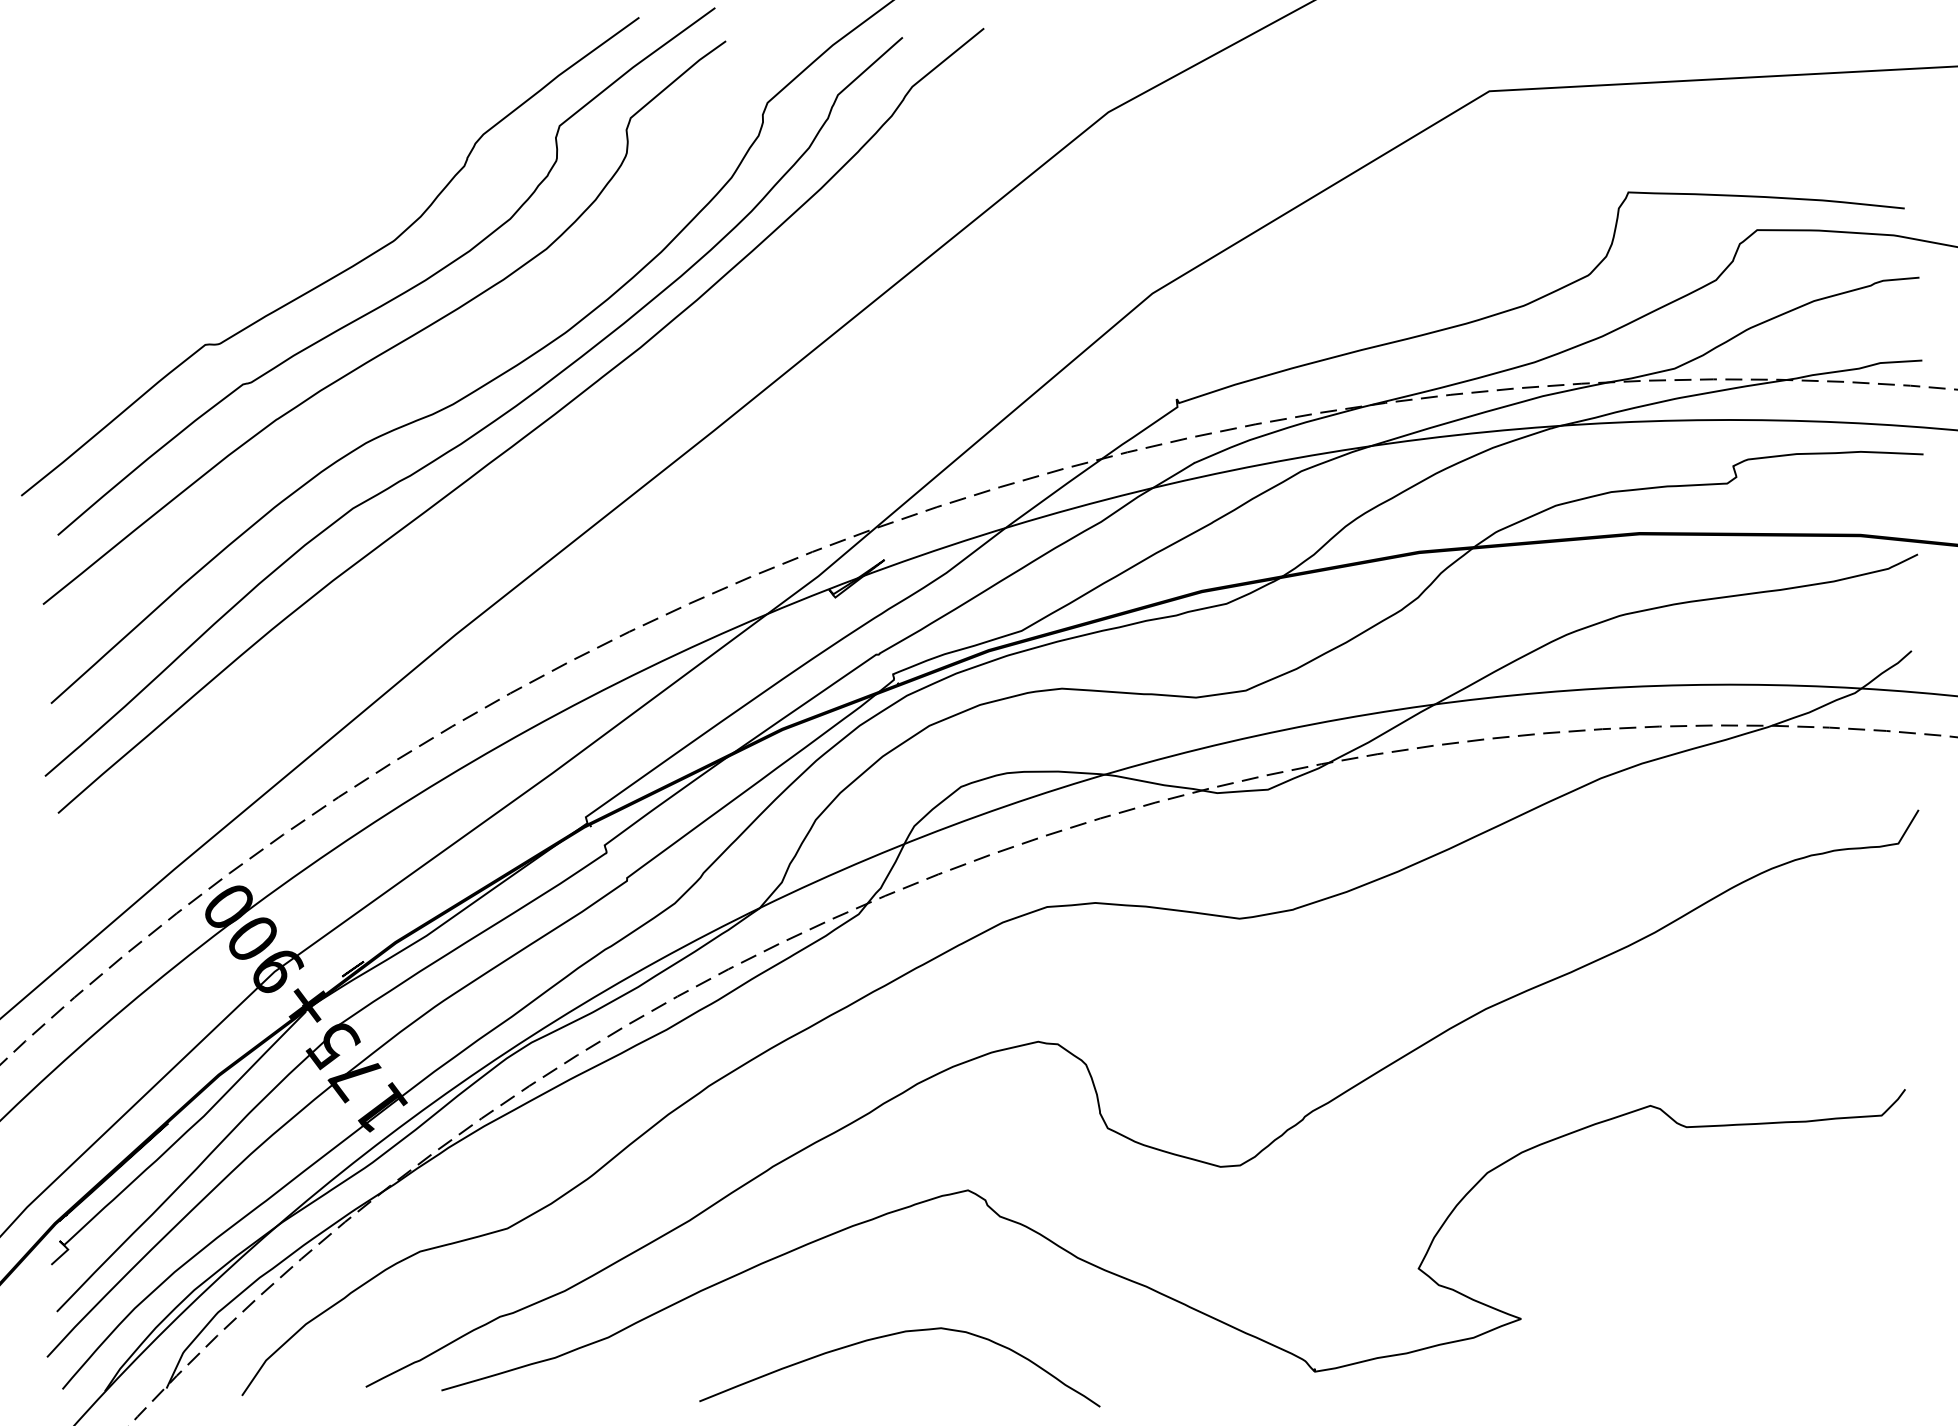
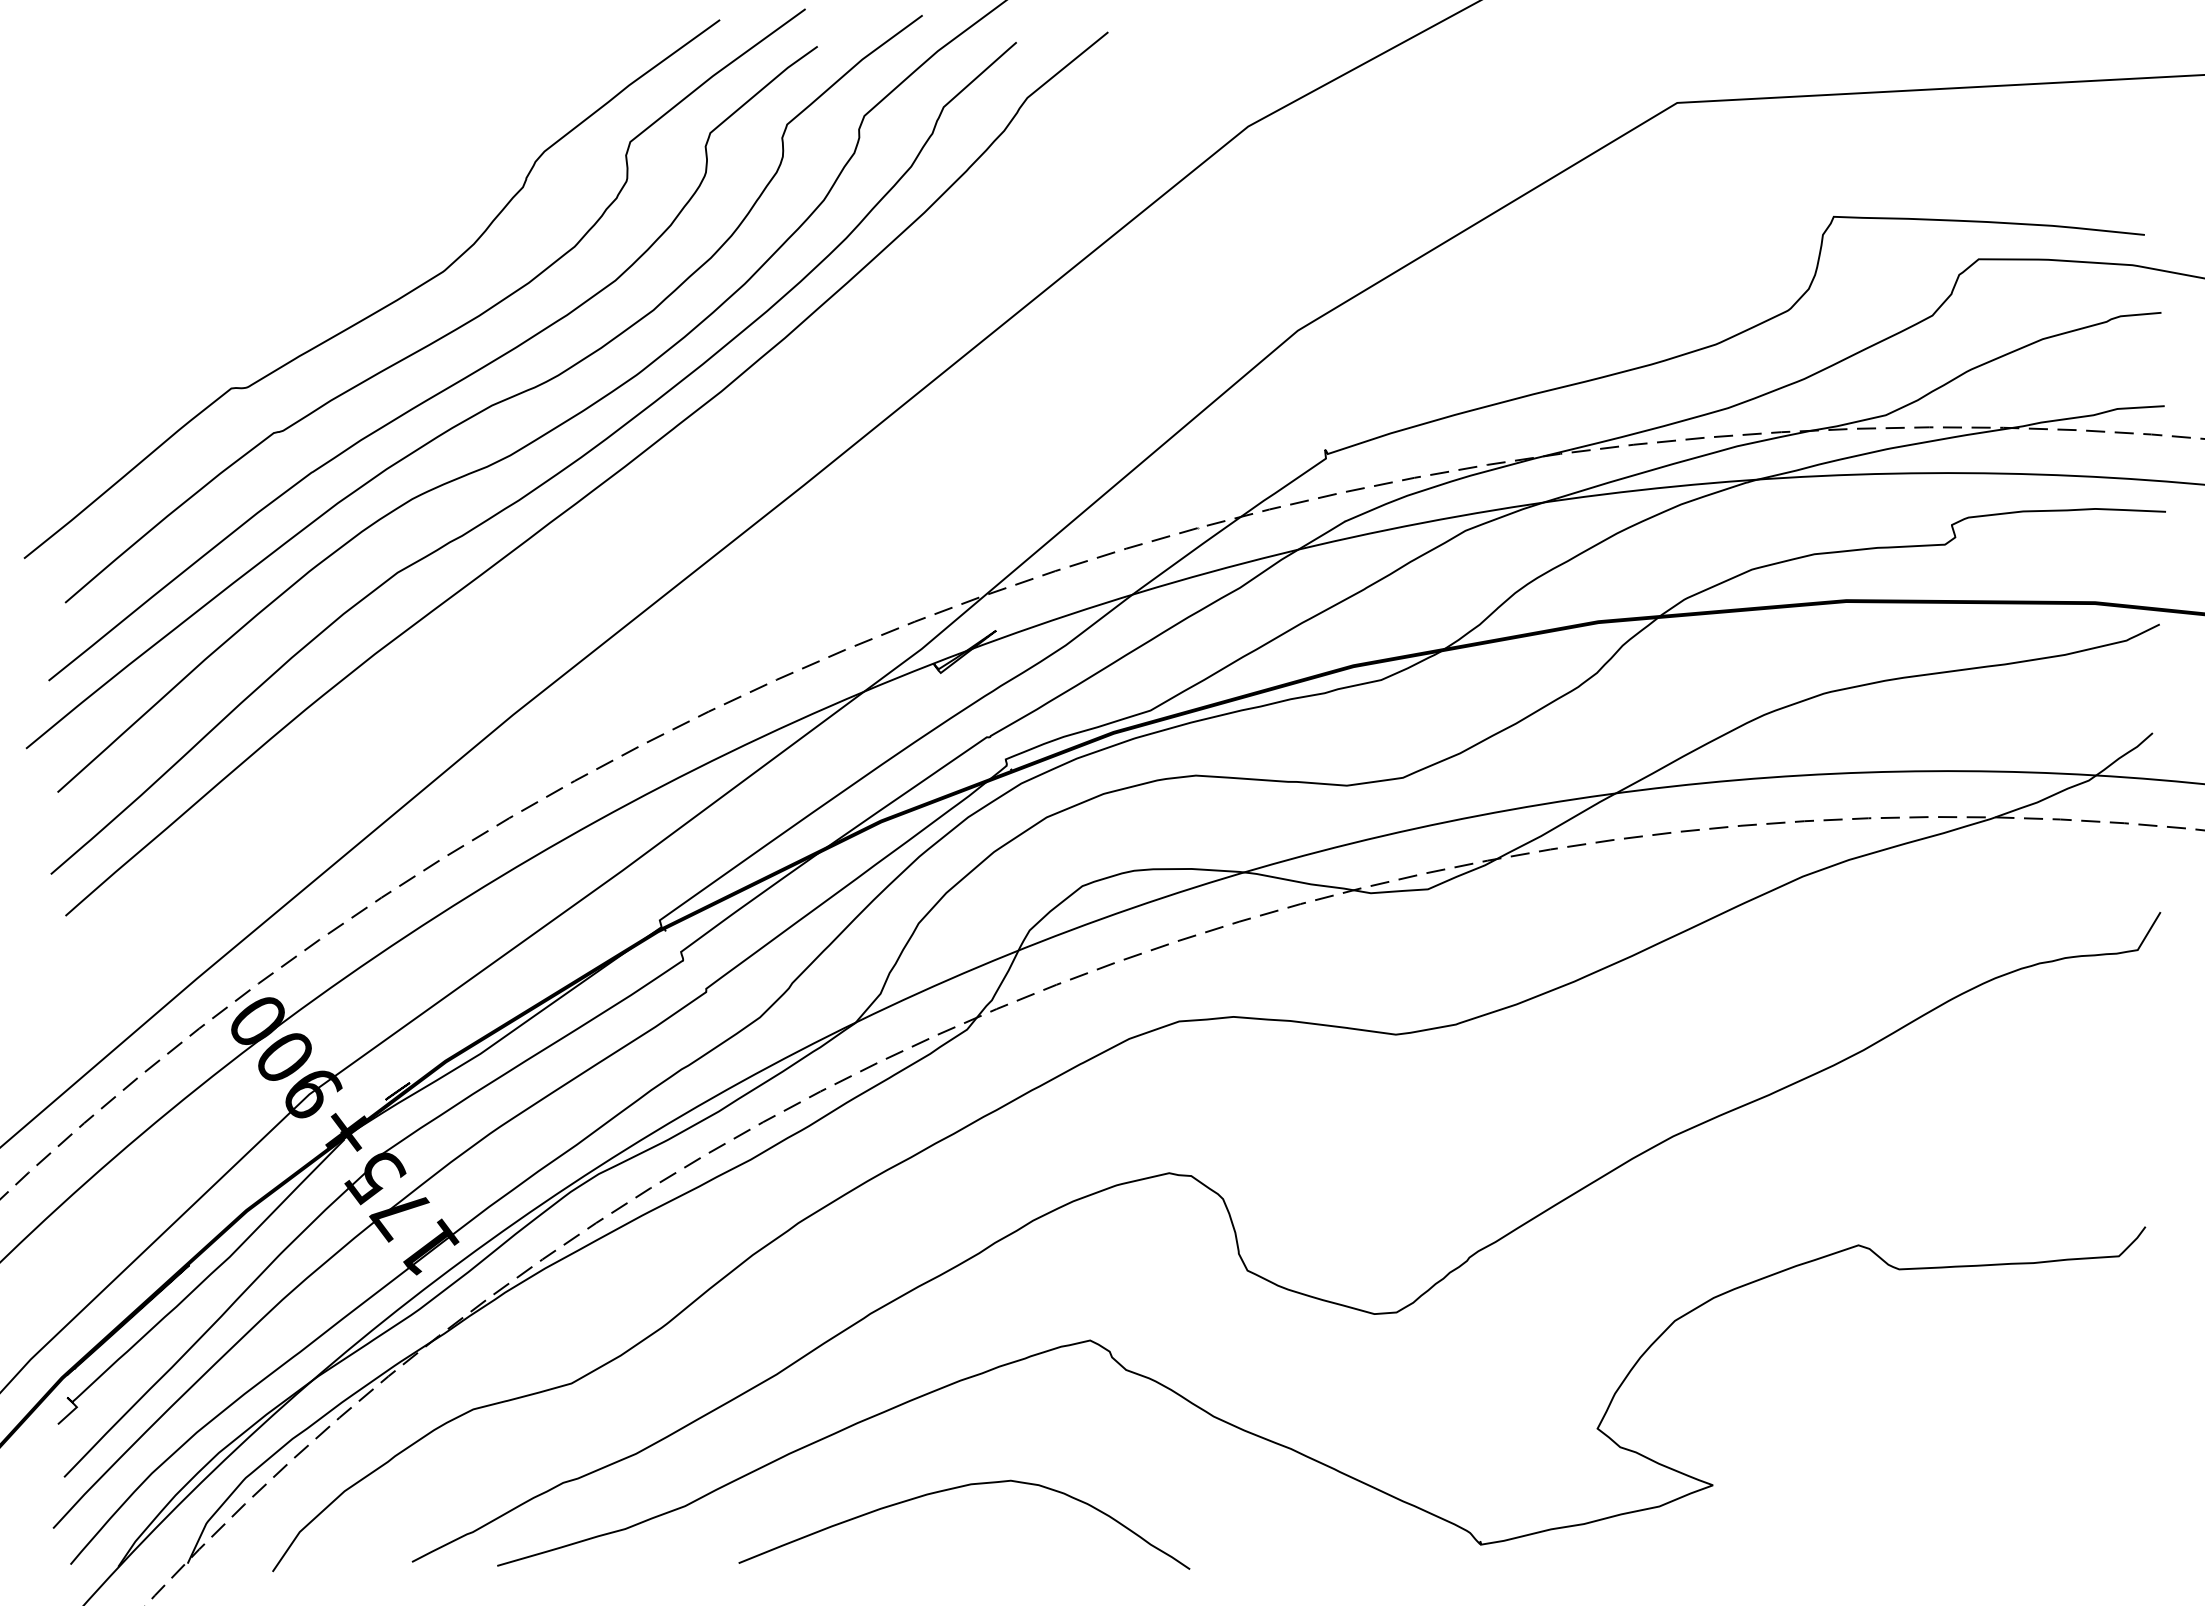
curve: (434, 359) -> (489, 405), added
curve: (894, 1335) -> (958, 1488), moved

